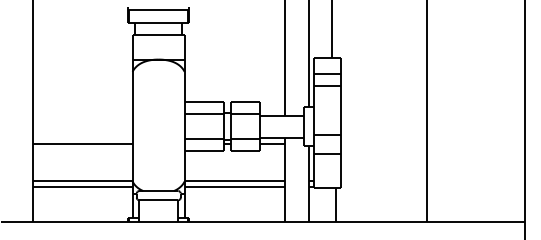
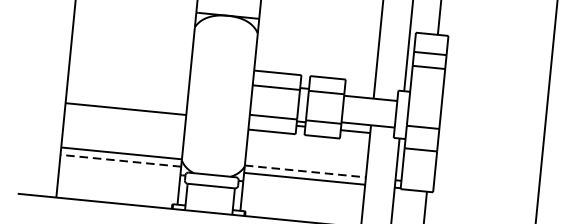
line: (234, 180) -> (305, 171), solid -> dashed
line: (82, 186) -> (120, 160), solid -> dashed

